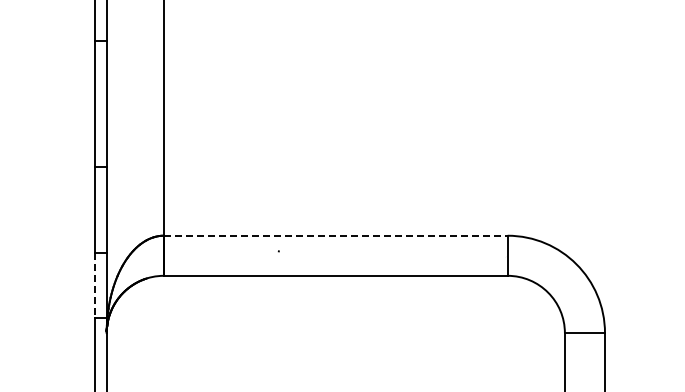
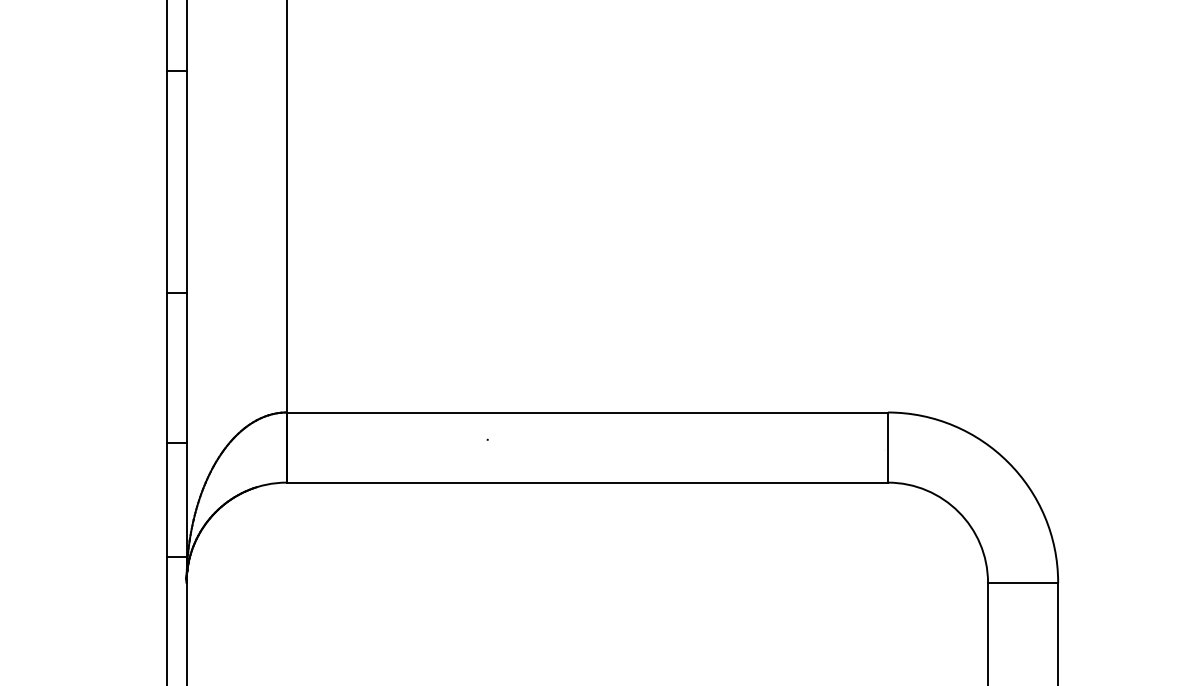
line: (335, 235) -> (586, 412), dashed -> solid
line: (95, 285) -> (166, 499), dashed -> solid

